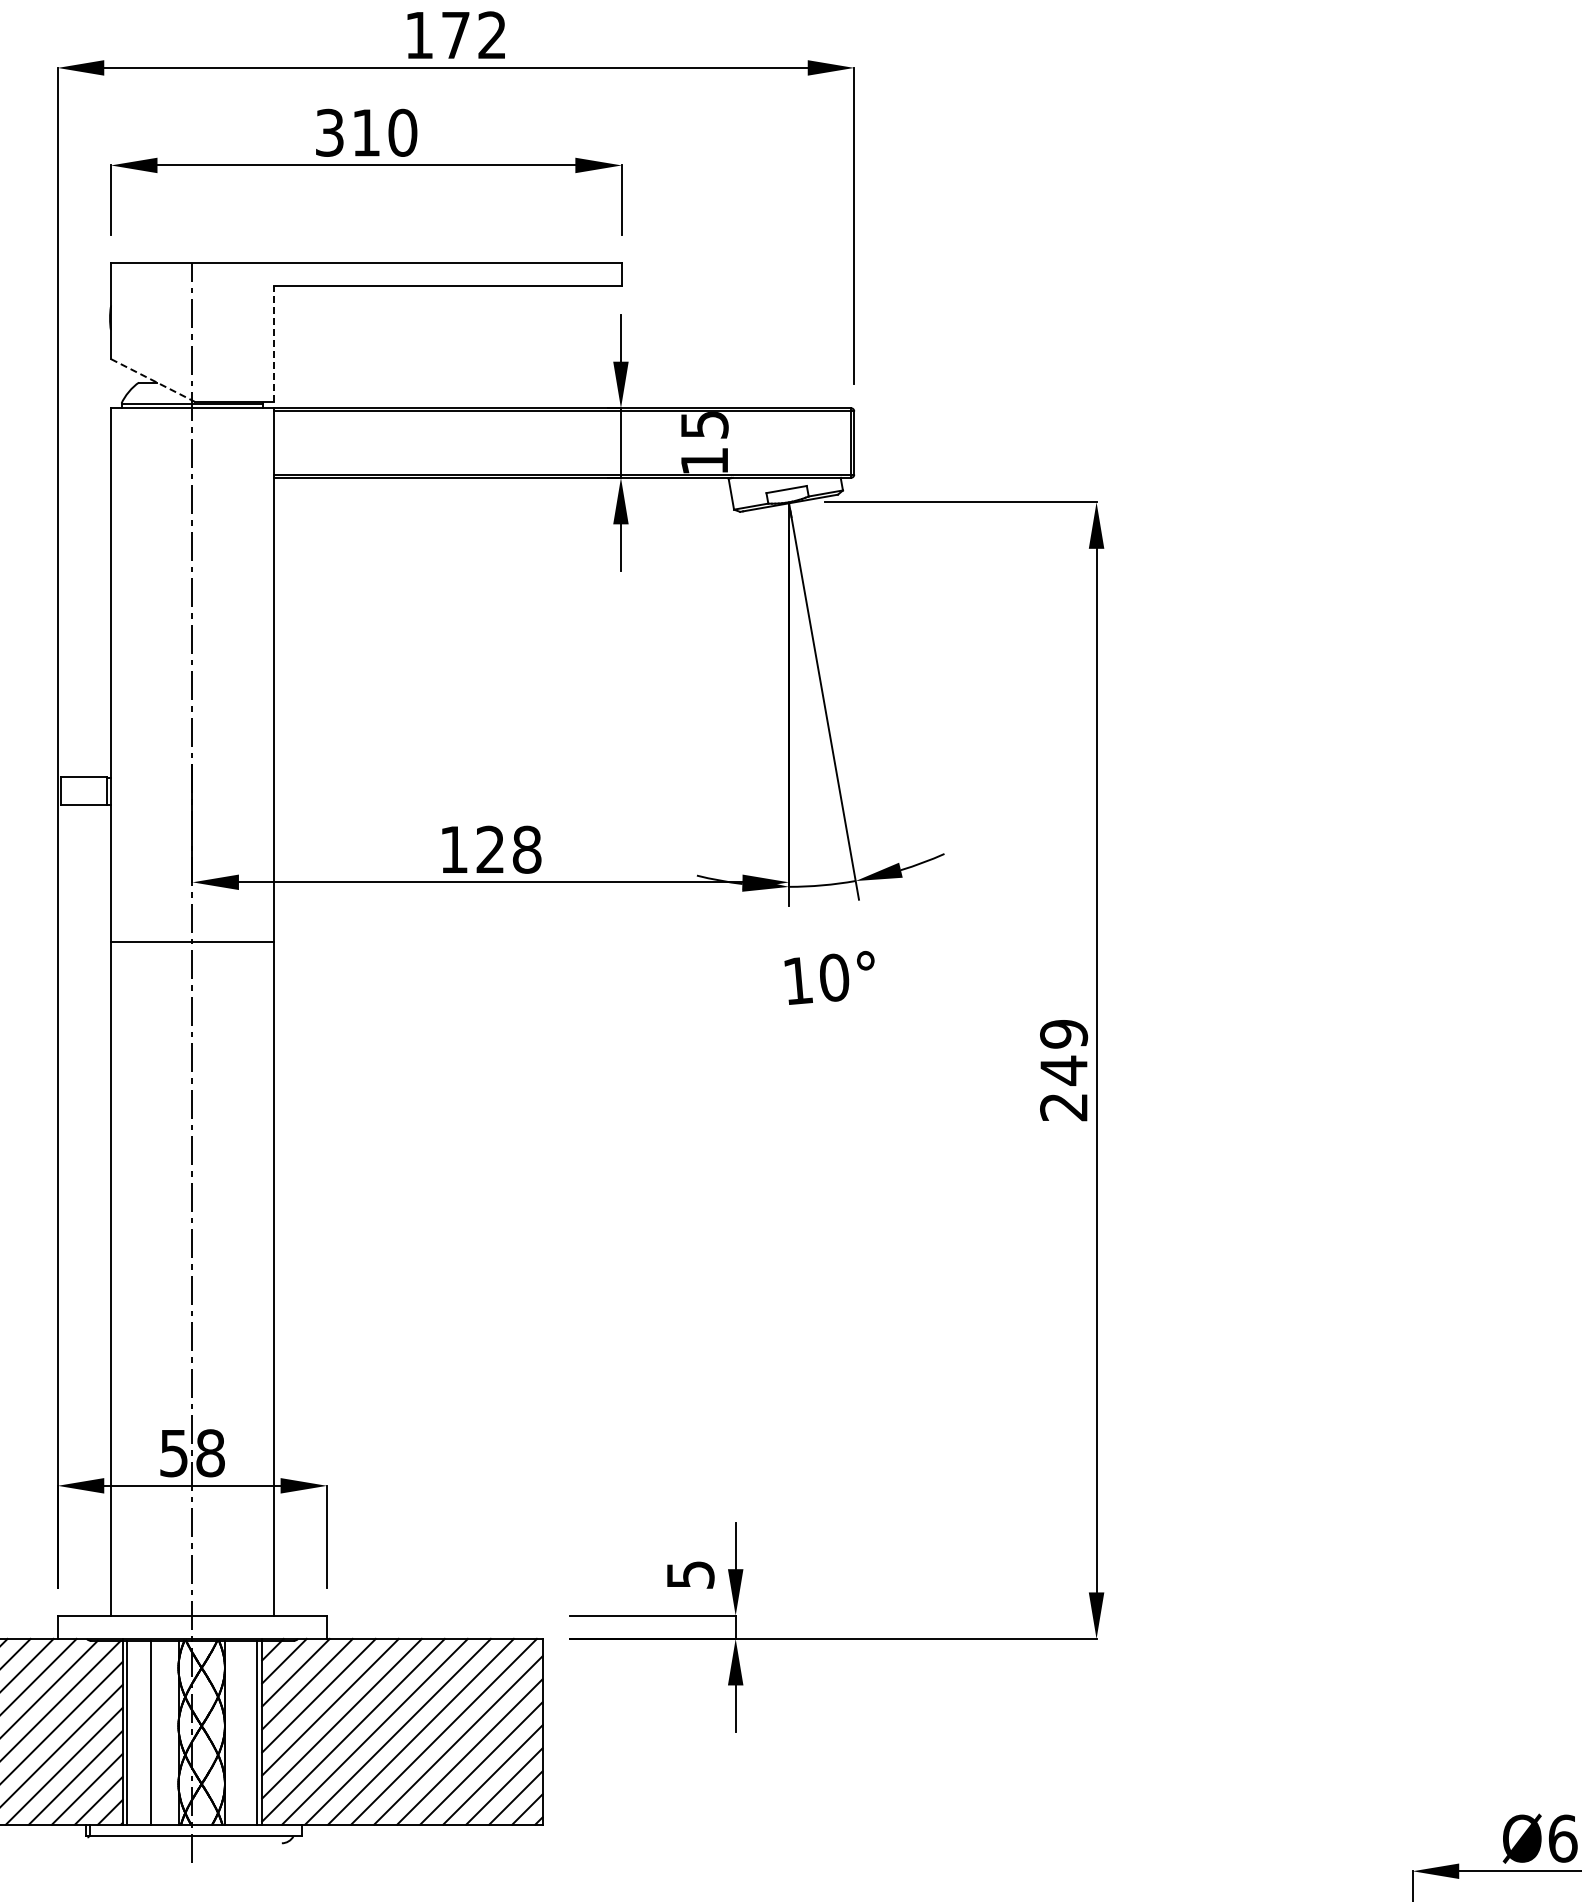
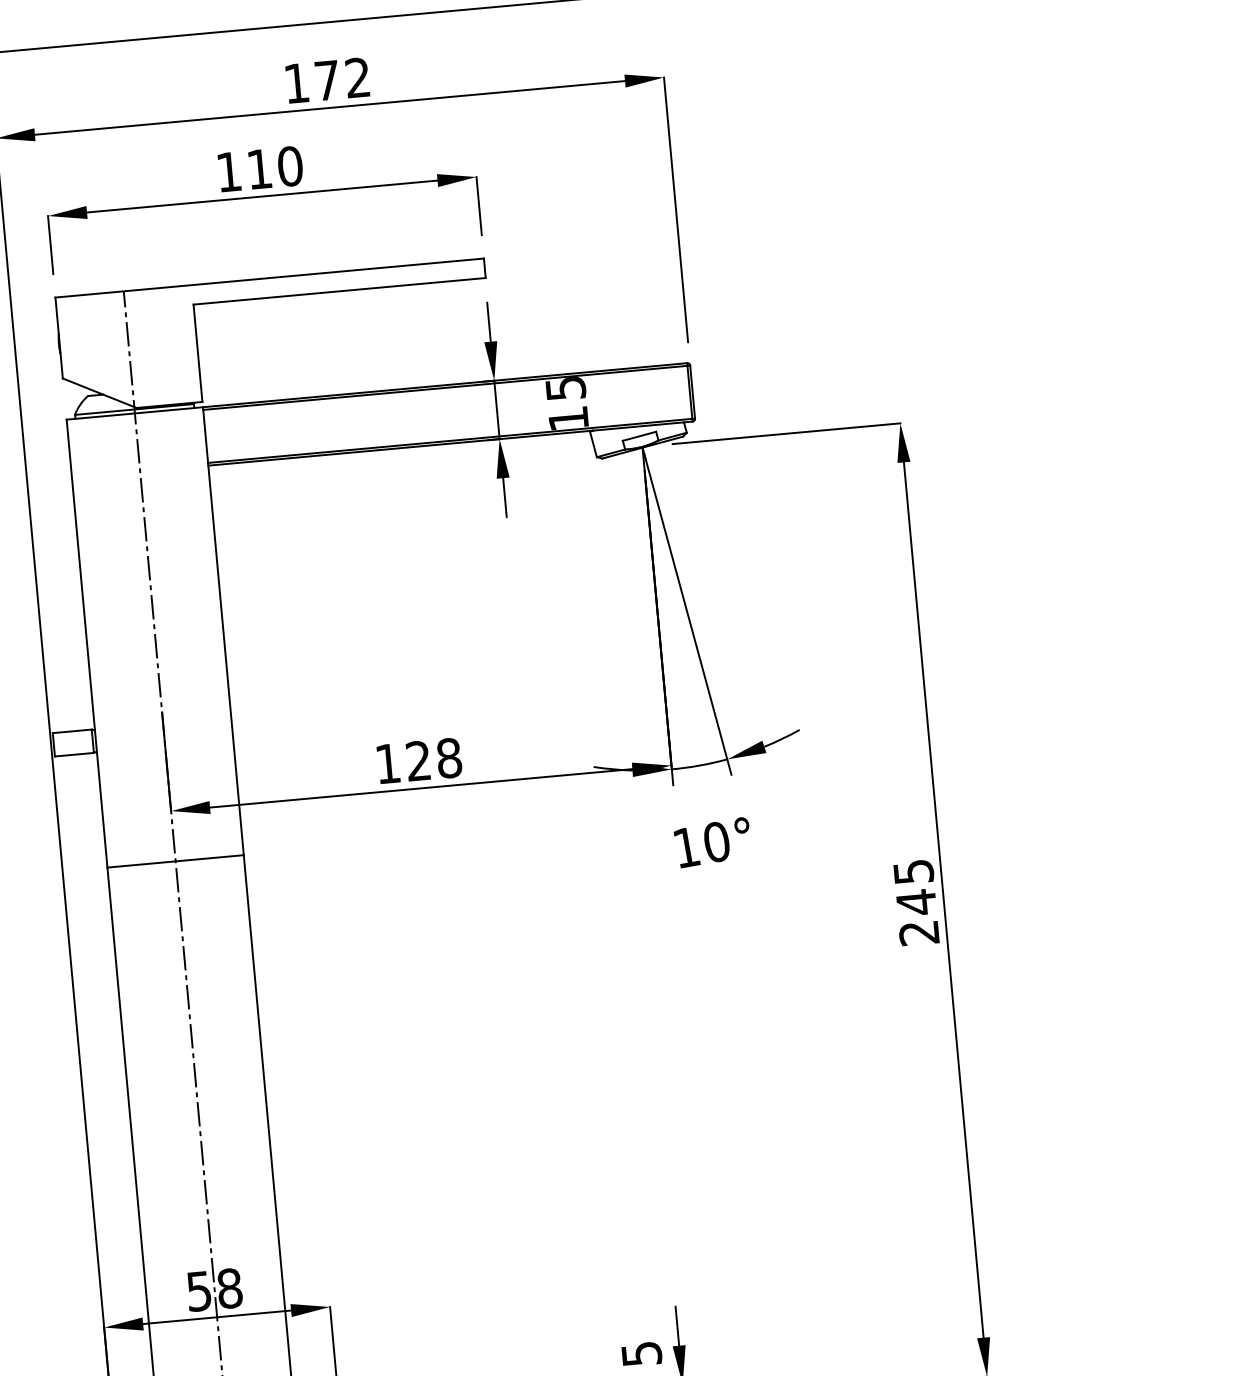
text: (329, 132) -> (228, 171), 310 -> 110
line: (273, 343) -> (197, 352), dashed -> solid
line: (153, 380) -> (100, 393), dashed -> solid
text: (1063, 1034) -> (913, 872), 249 -> 245

